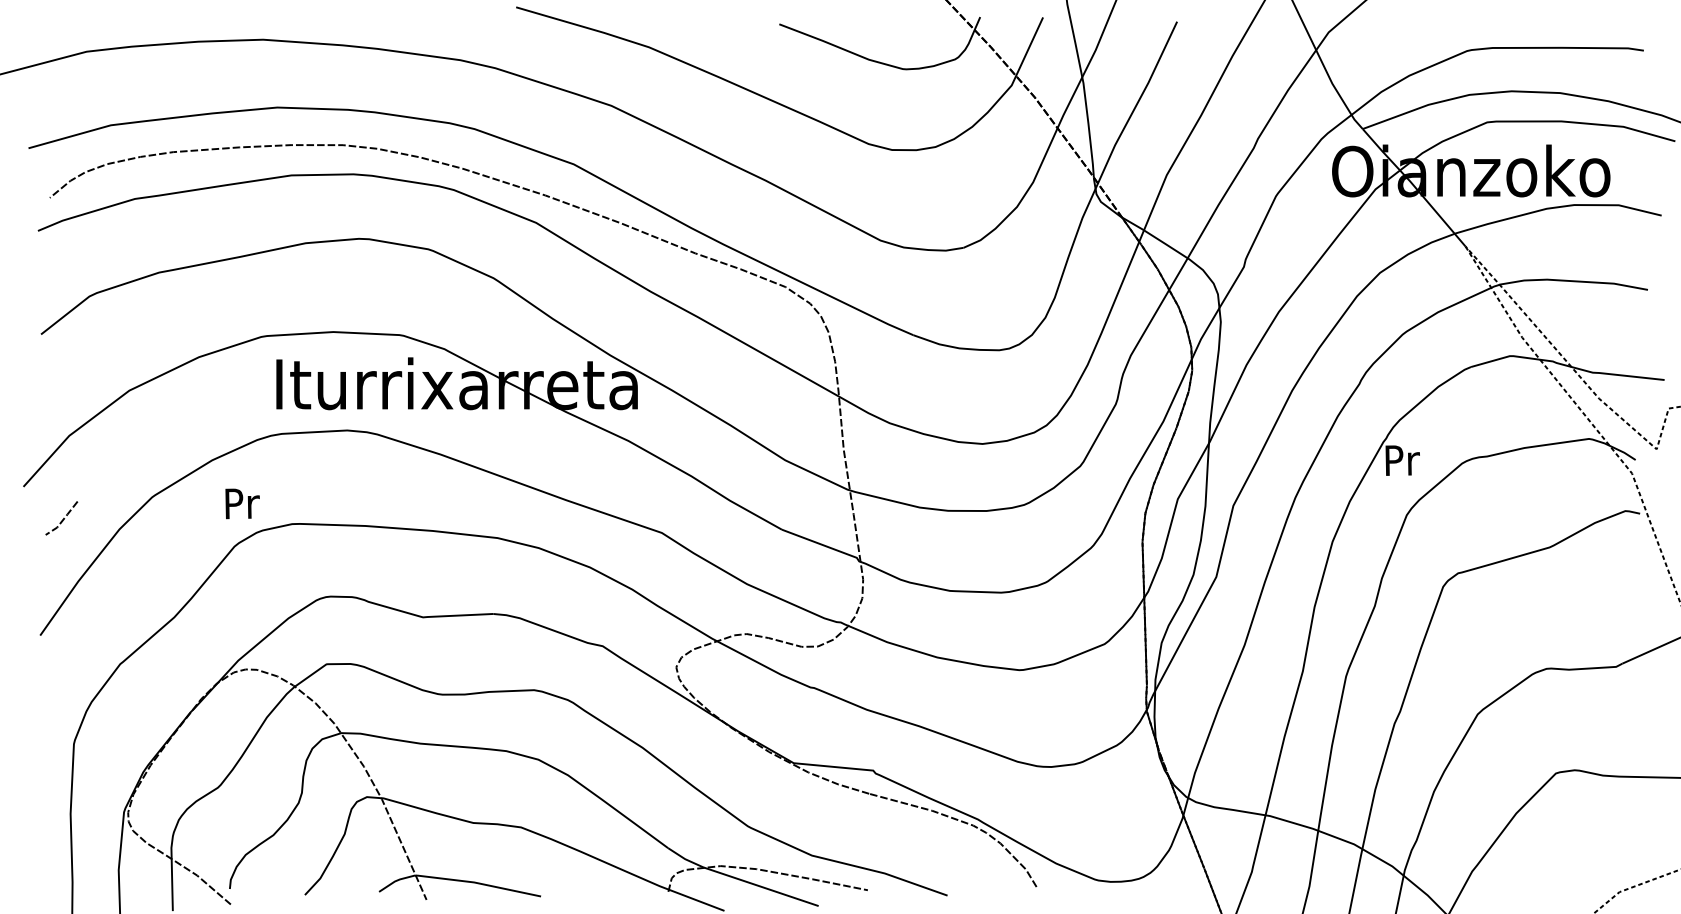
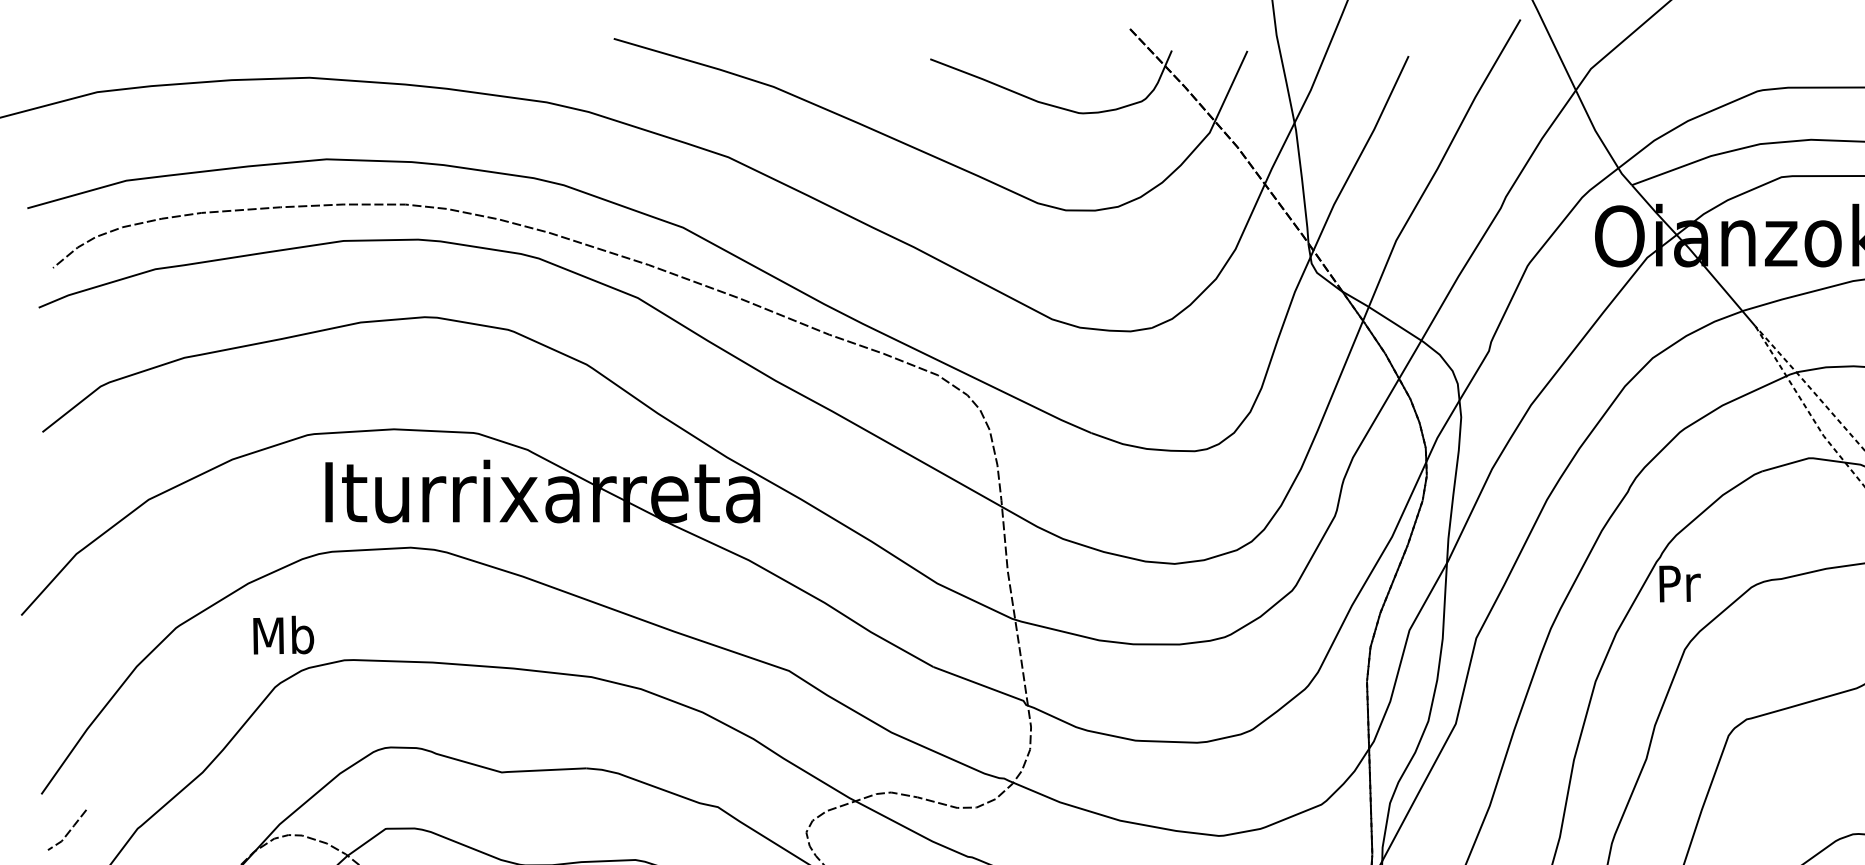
text: (241, 503) -> (283, 635), Pr -> Mb
line: (62, 519) -> (68, 831), moved

